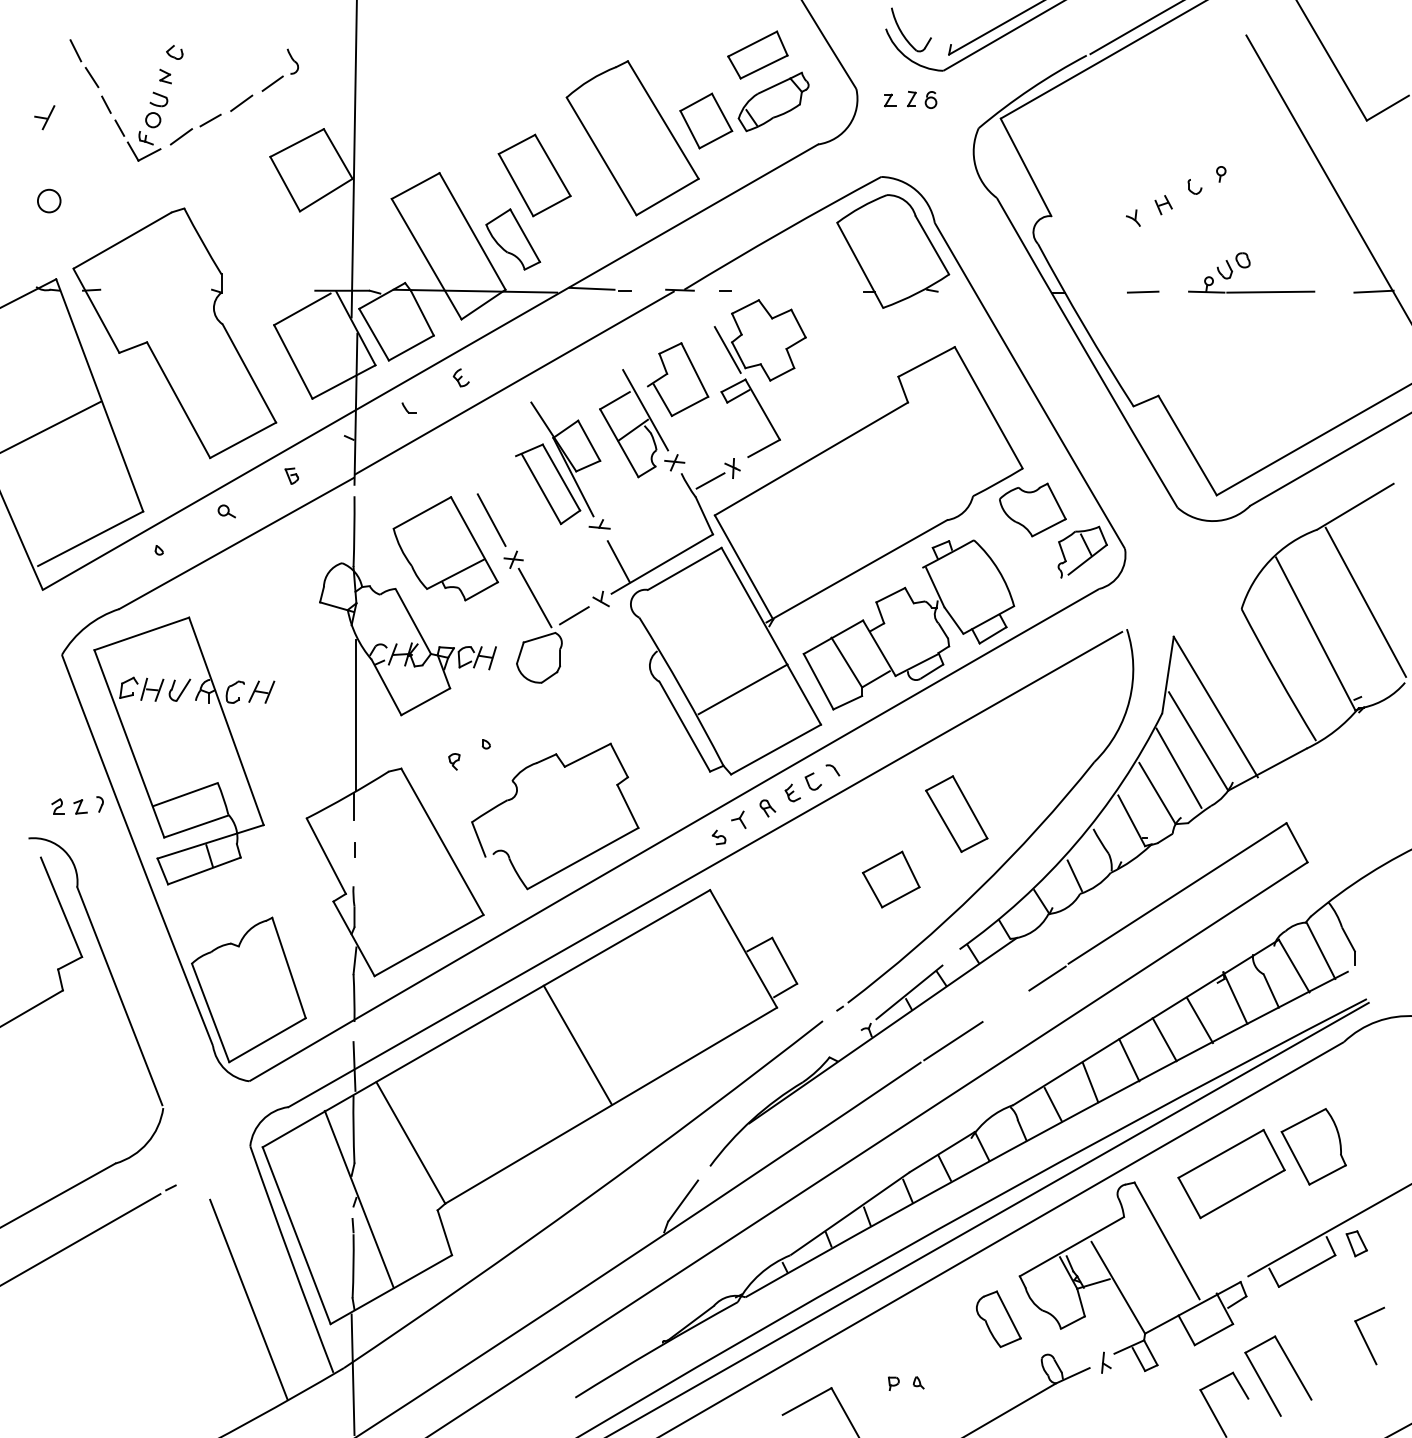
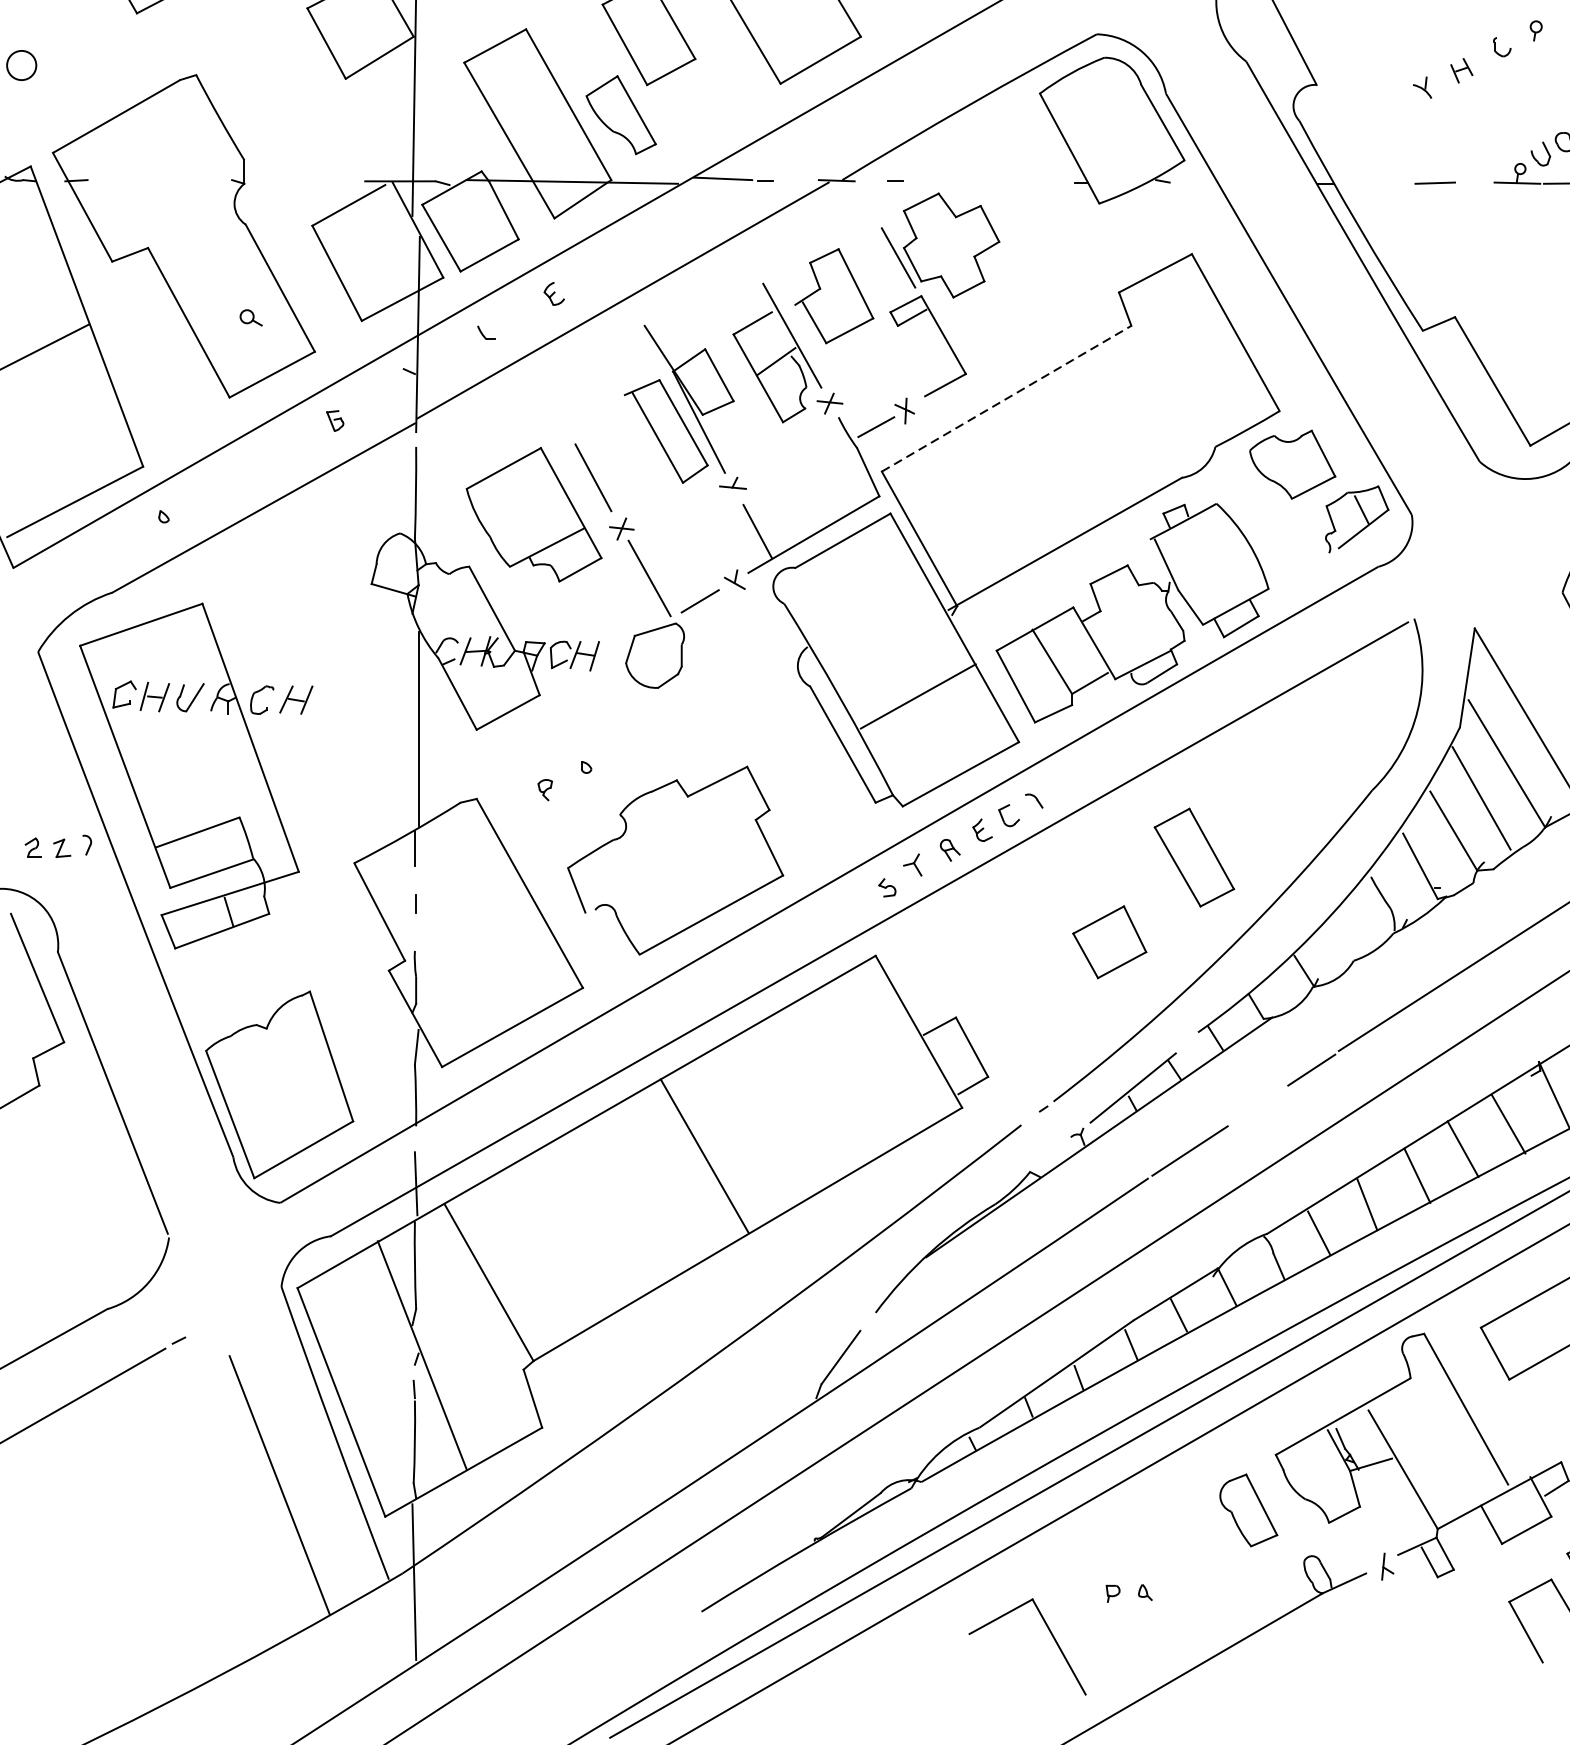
line: (811, 458) -> (1006, 398), solid -> dashed
part: (226, 511) -> (250, 318), moved
line: (1074, 875) -> (1346, 936), removed

